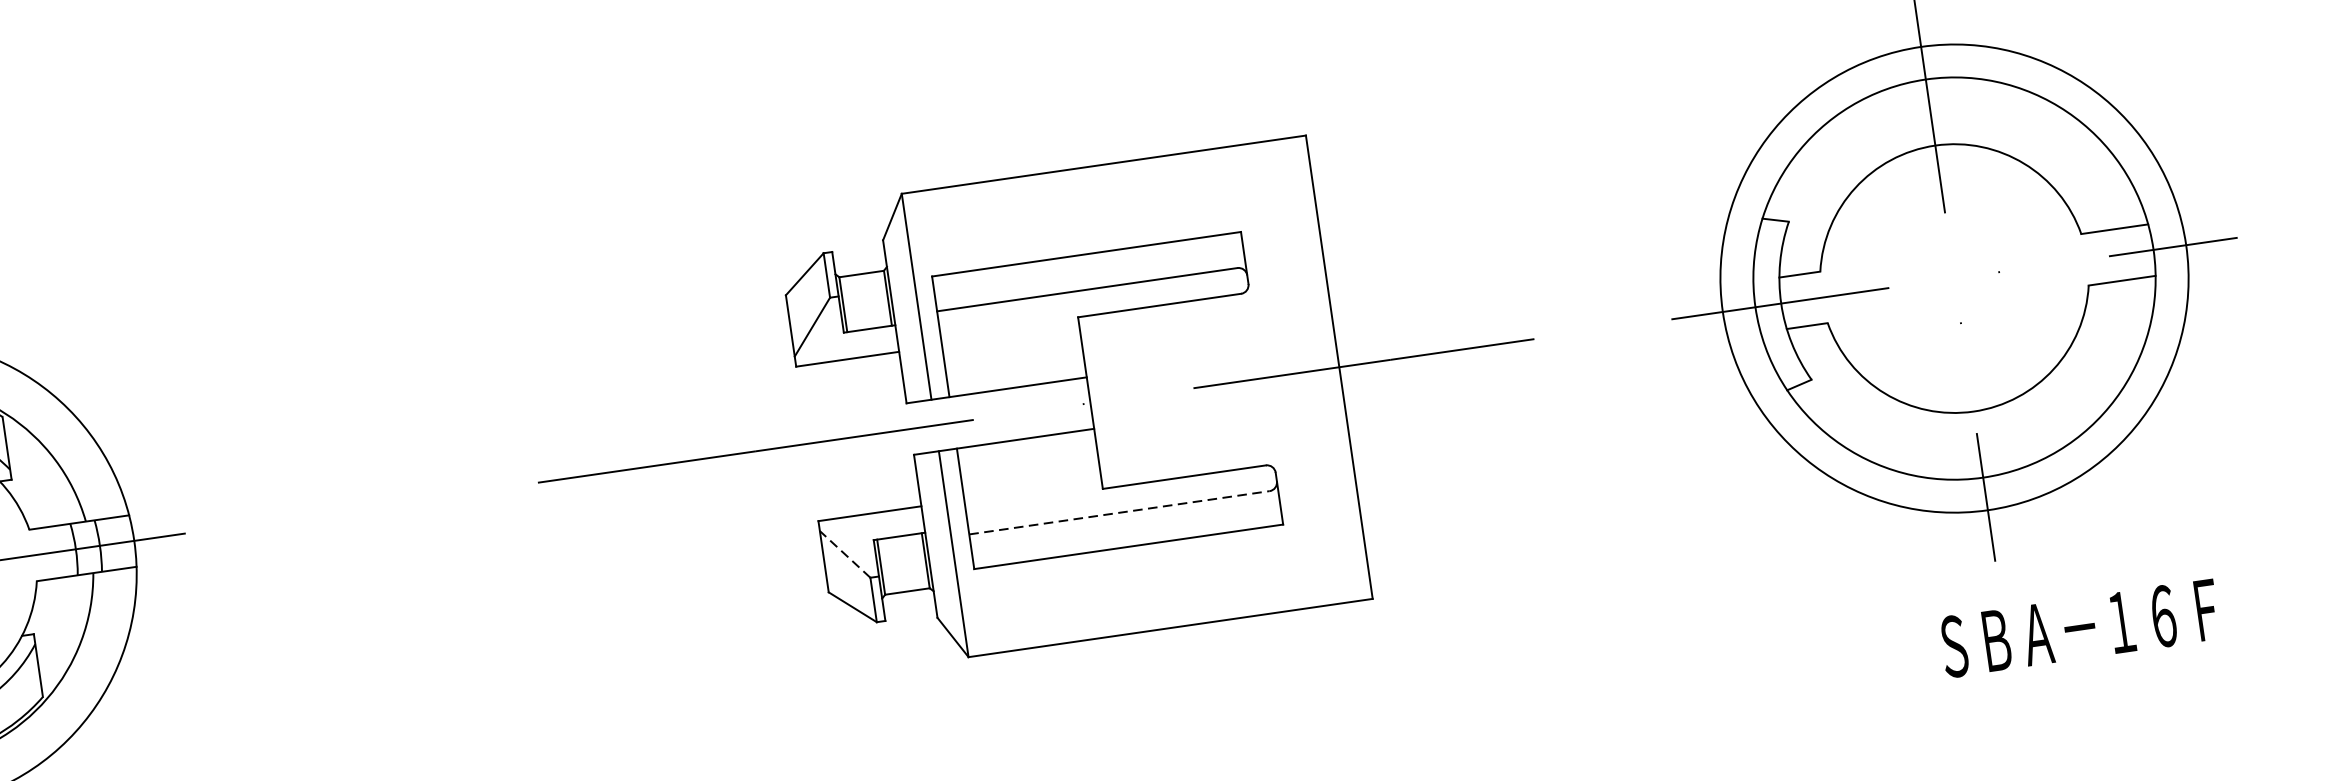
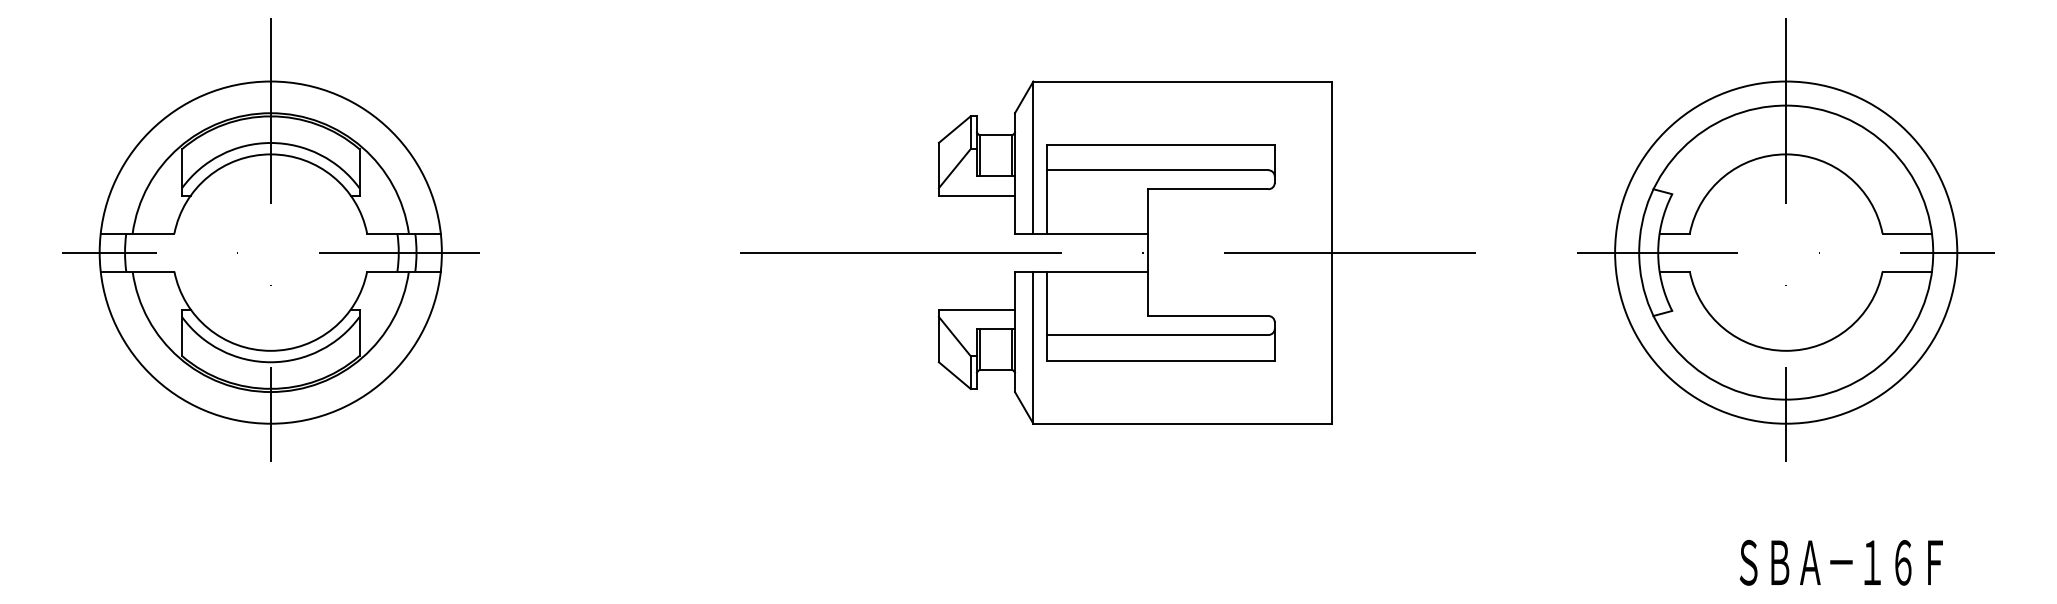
line: (1119, 513) -> (1157, 335), dashed -> solid
line: (844, 554) -> (954, 336), dashed -> solid
text: (2079, 627) -> (1841, 562), moved

